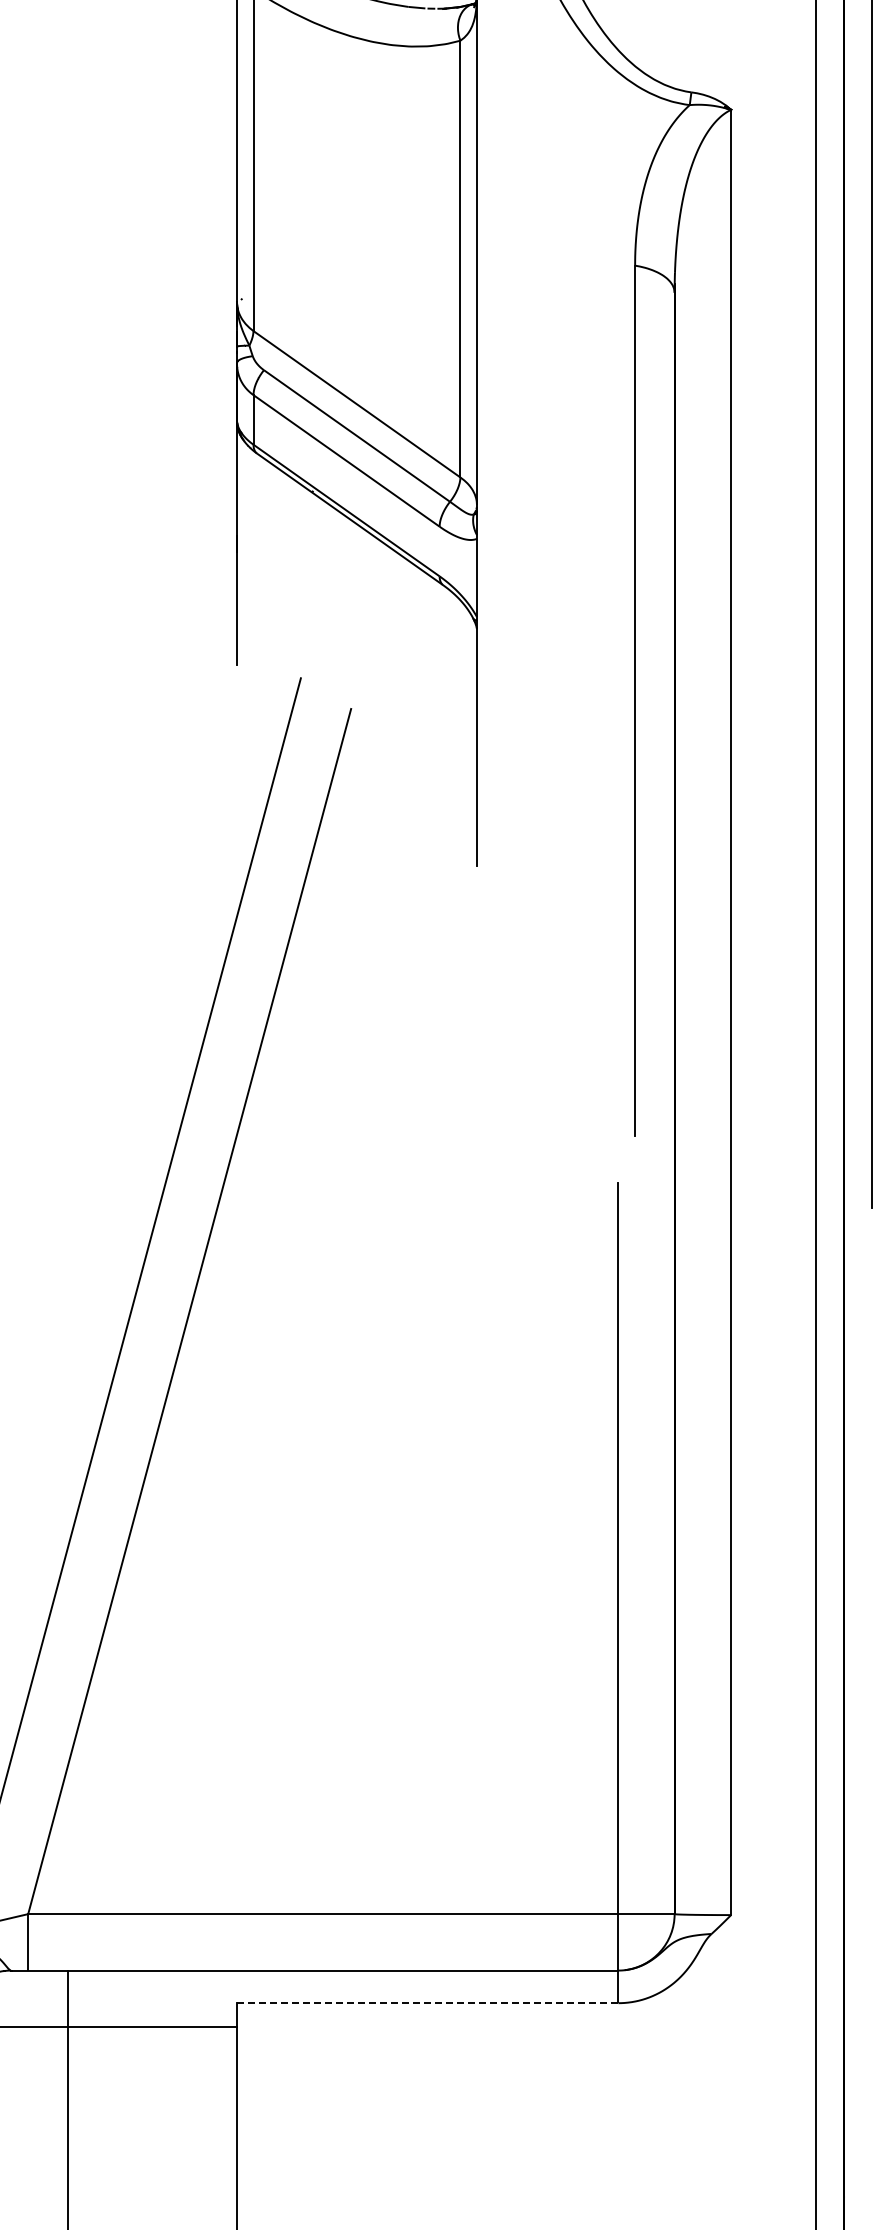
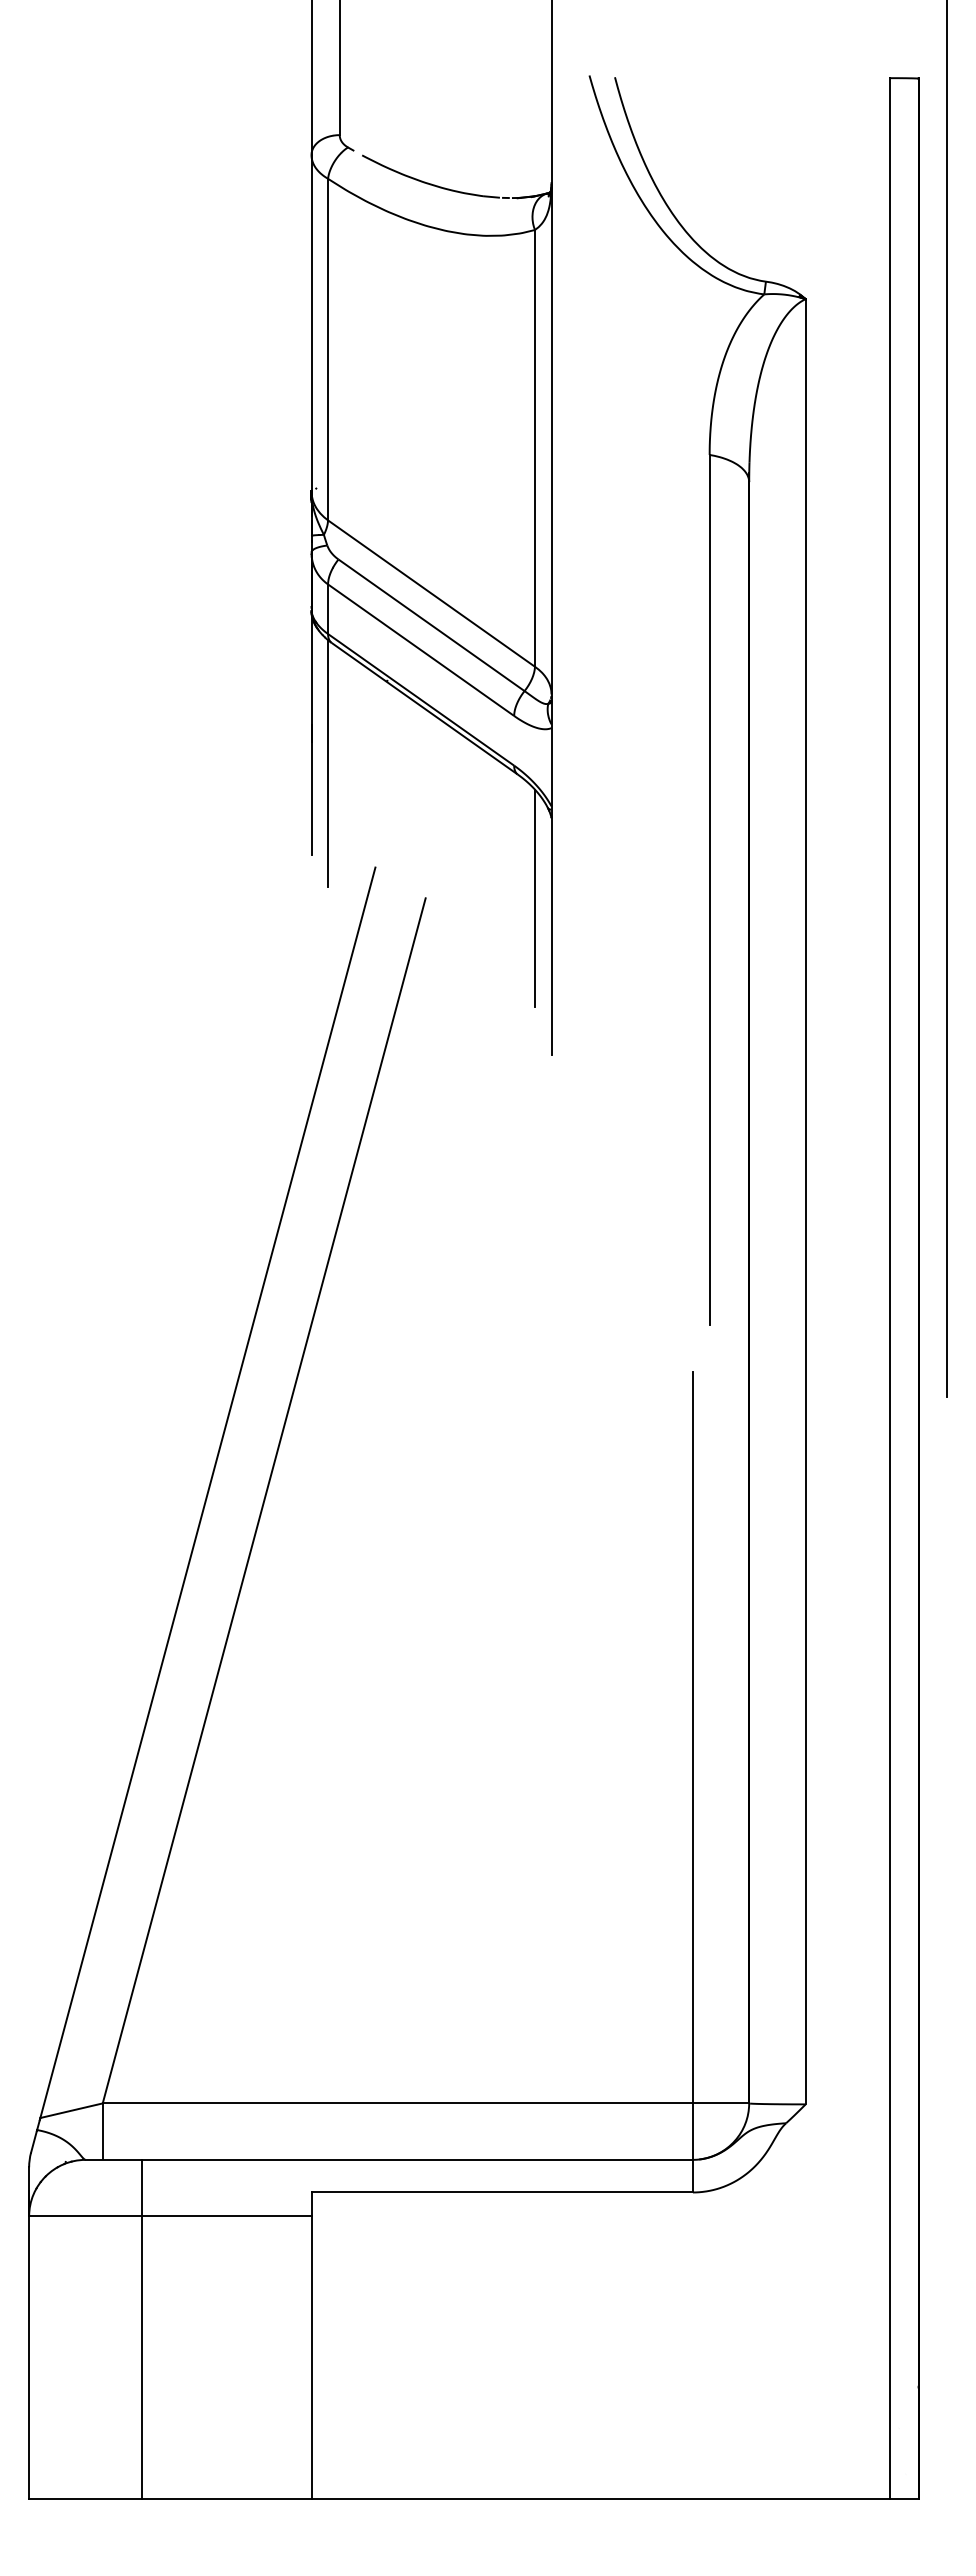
line: (253, 574) -> (328, 763), added
line: (460, 708) -> (535, 897), added
line: (427, 2003) -> (502, 2192), dashed -> solid

